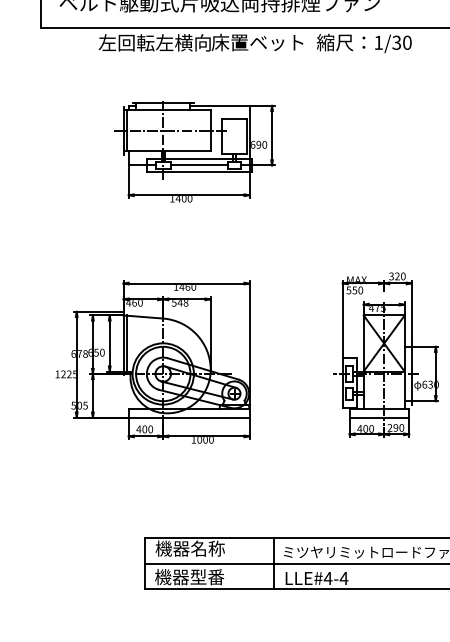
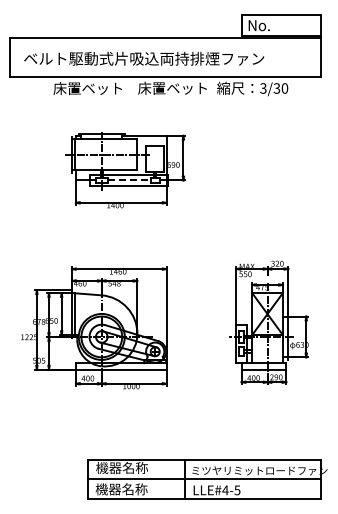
text: (154, 42) -> (95, 88), 左回転左横向 -> 床置ベット
text: (378, 42) -> (263, 88), 1/30 -> 3/30
line: (200, 165) -> (129, 180), solid -> dashed
text: (206, 577) -> (134, 489), 機器型番 -> 機器名称
text: (344, 578) -> (237, 490), LLE#4-4 -> LLE#4-5

